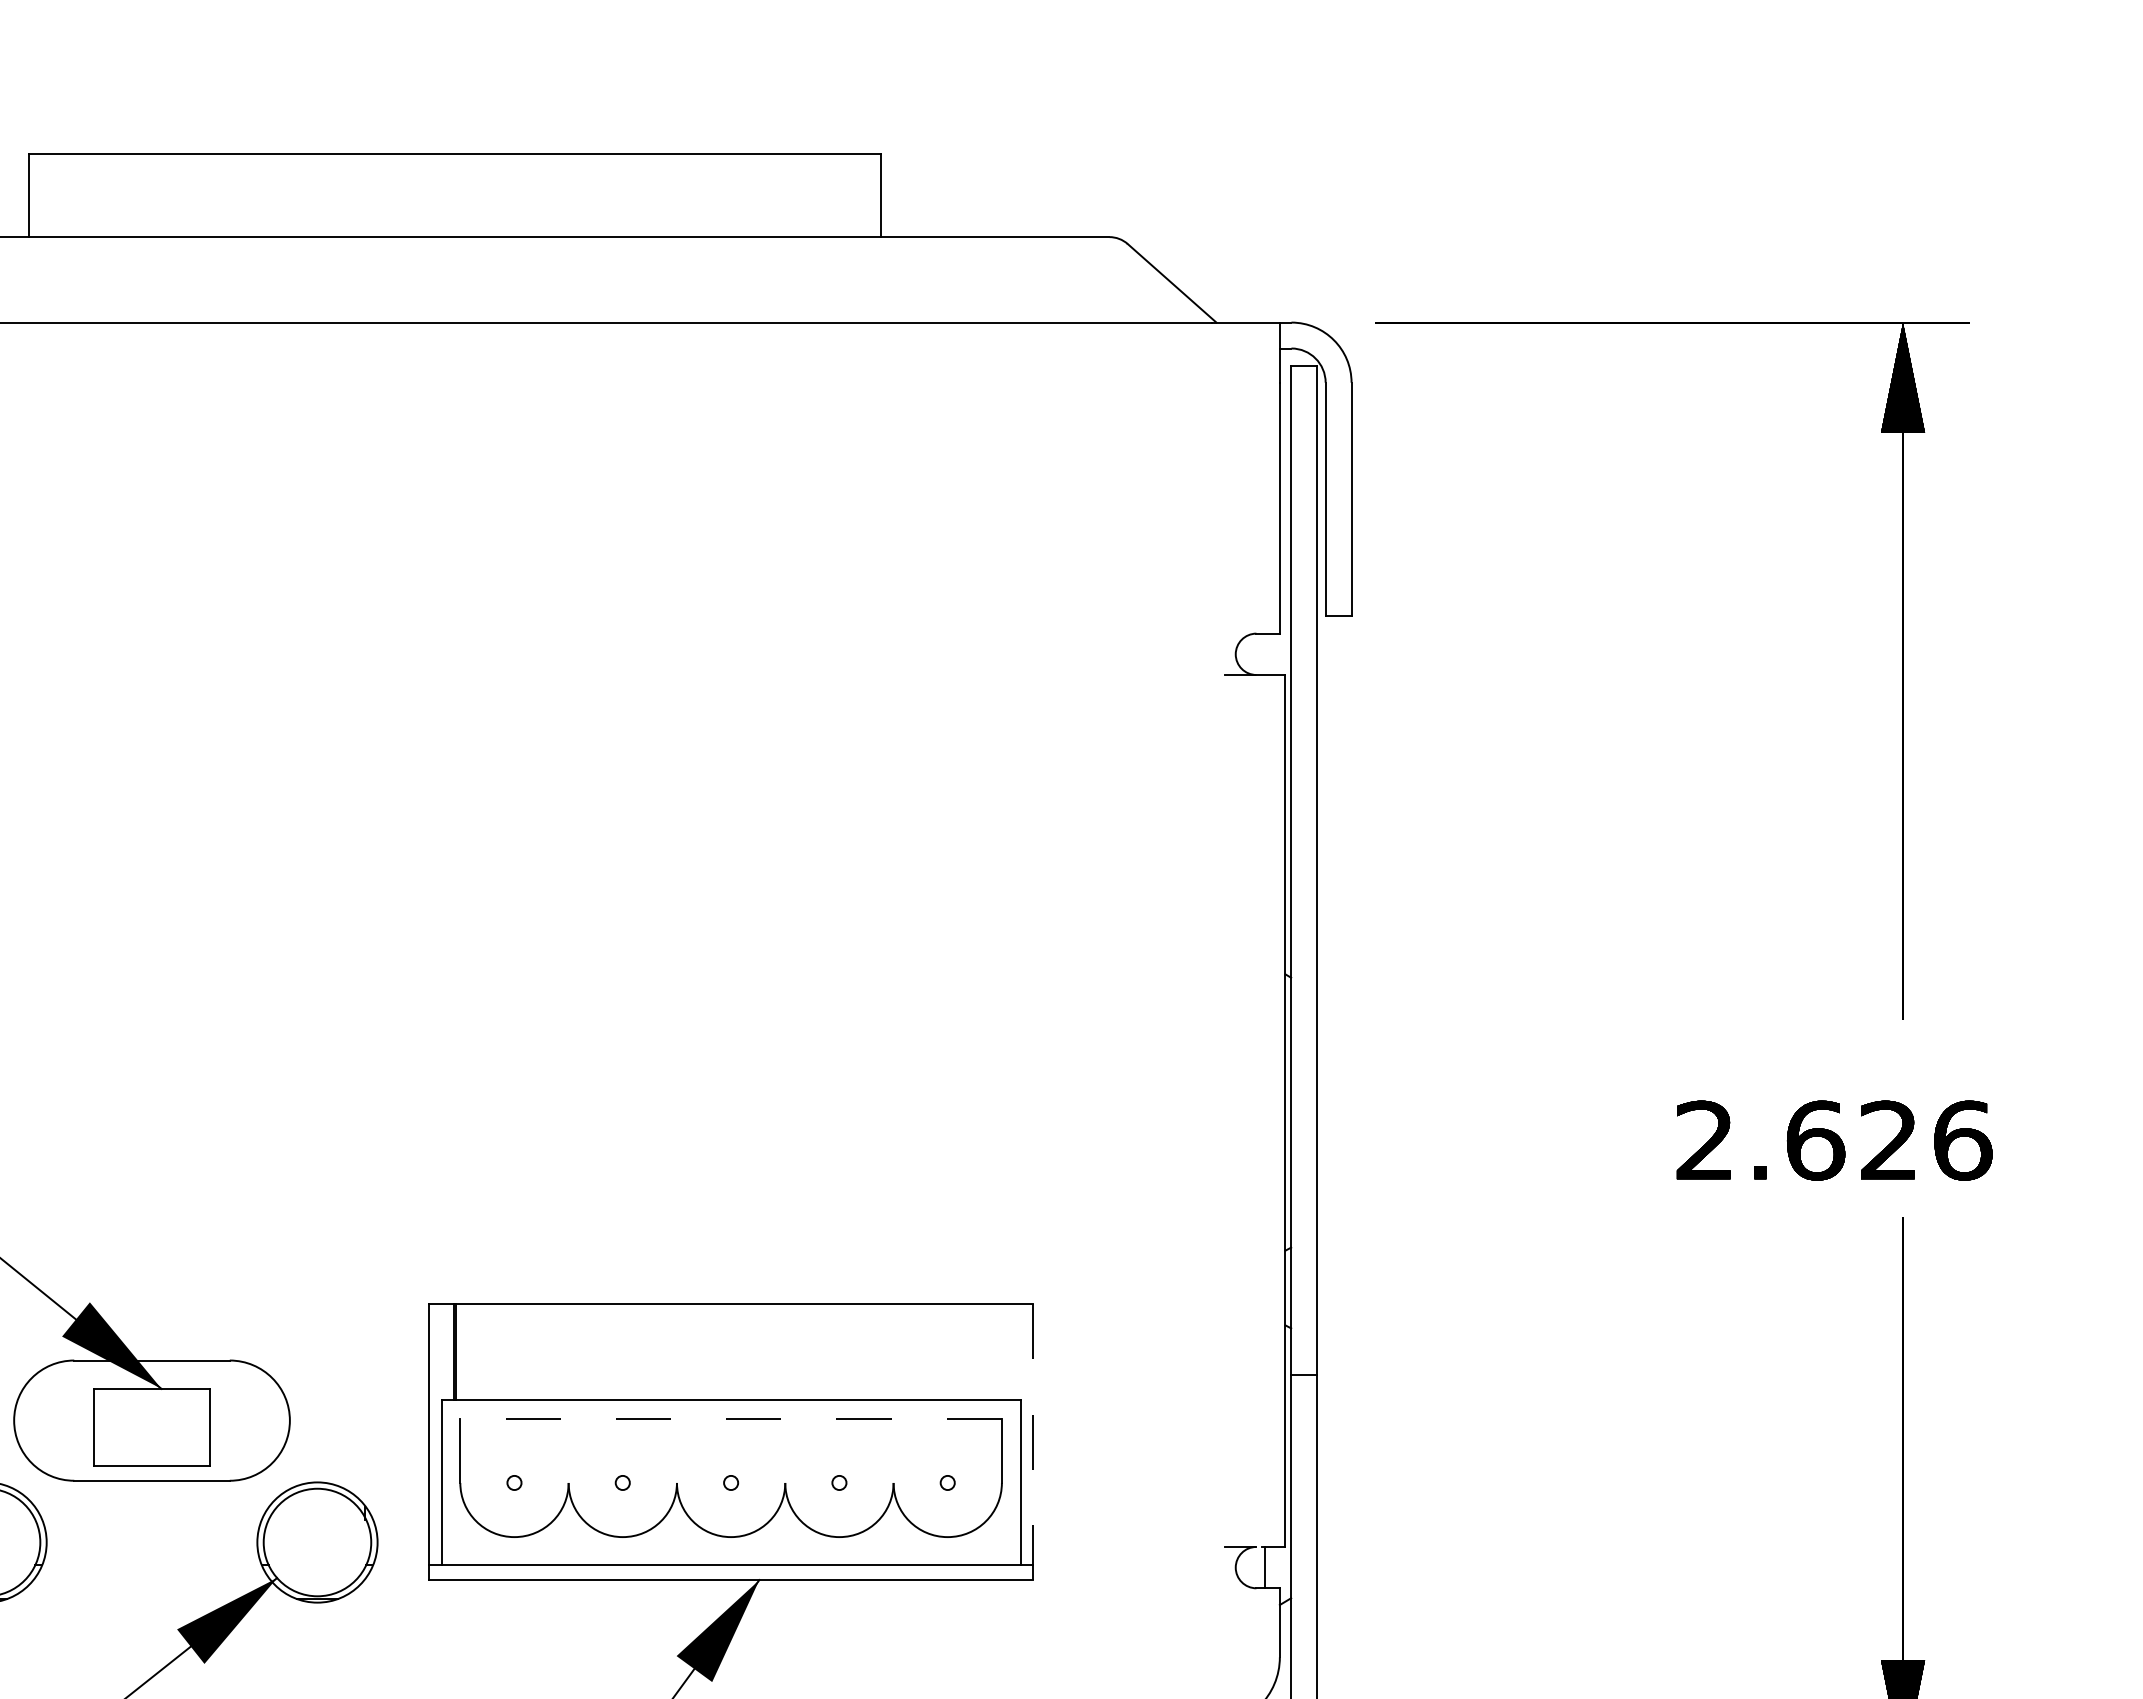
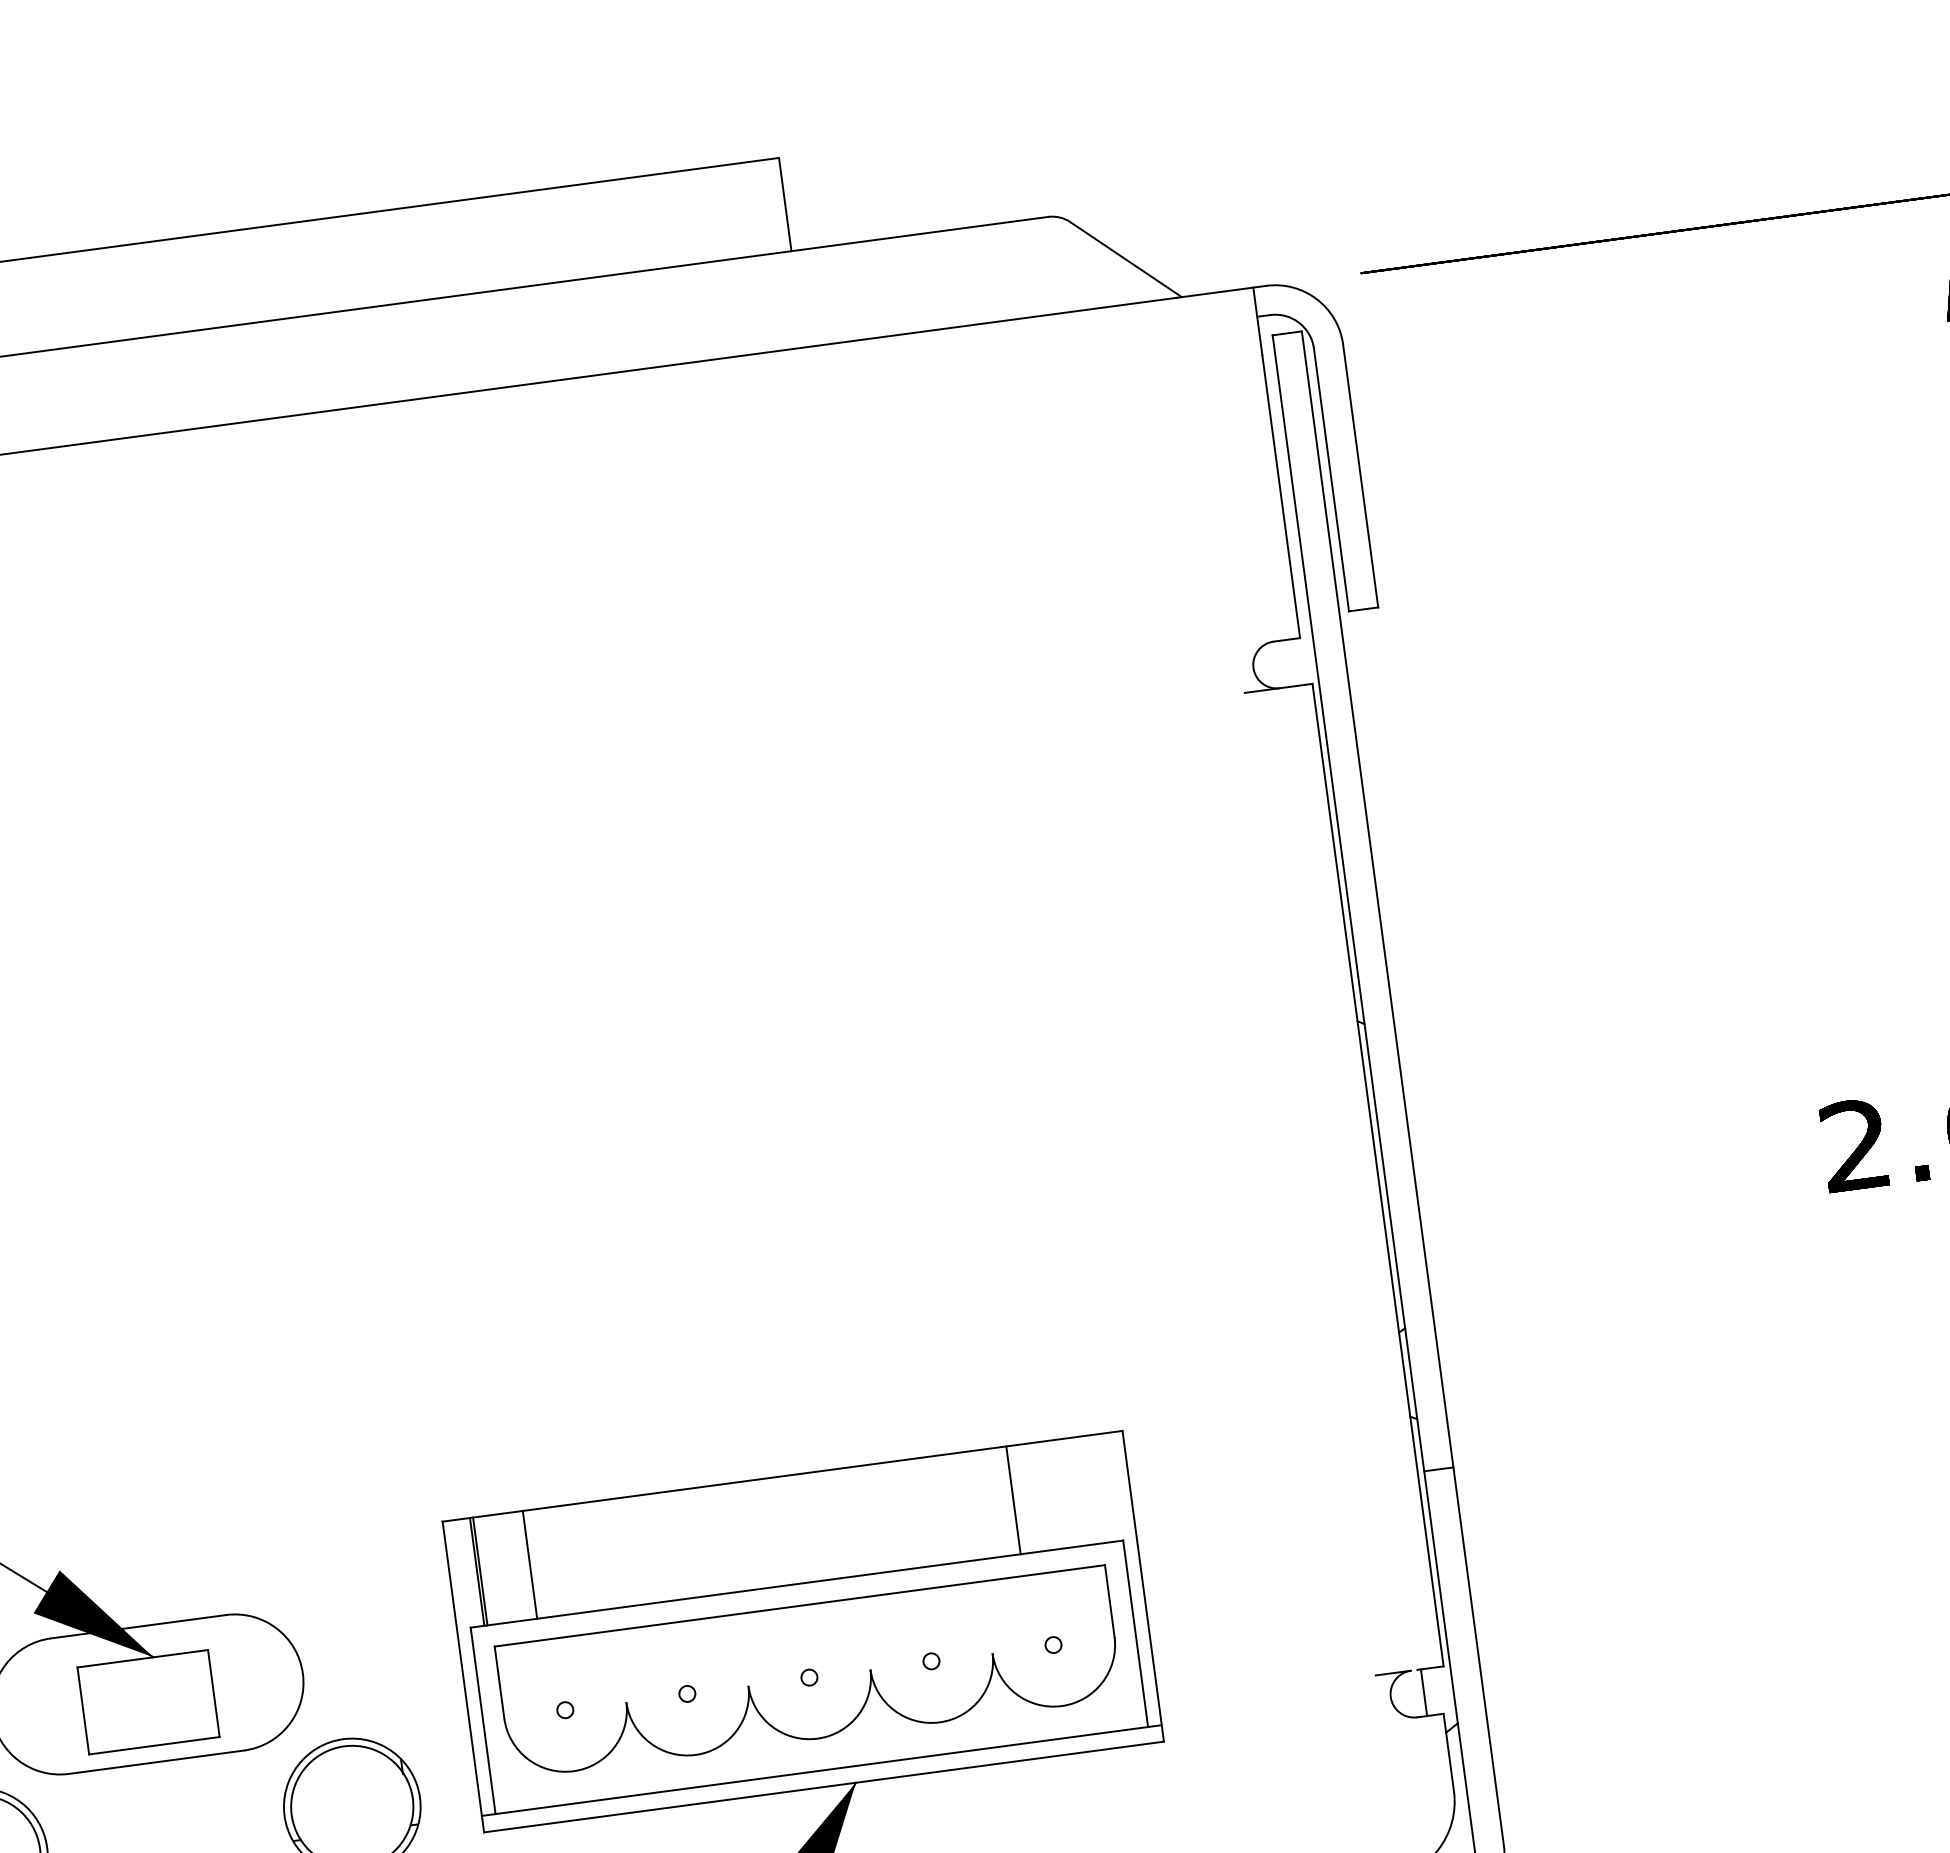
line: (500, 1351) -> (529, 1564), added
line: (929, 1351) -> (1013, 1499), added
line: (731, 1419) -> (800, 1606), dashed -> solid
line: (1032, 1442) -> (1142, 1586), dashed -> solid

